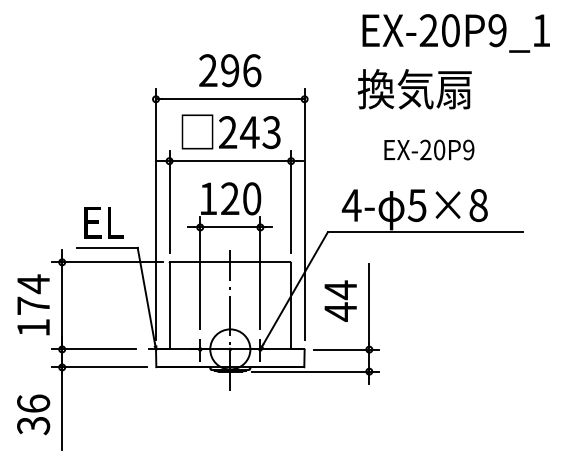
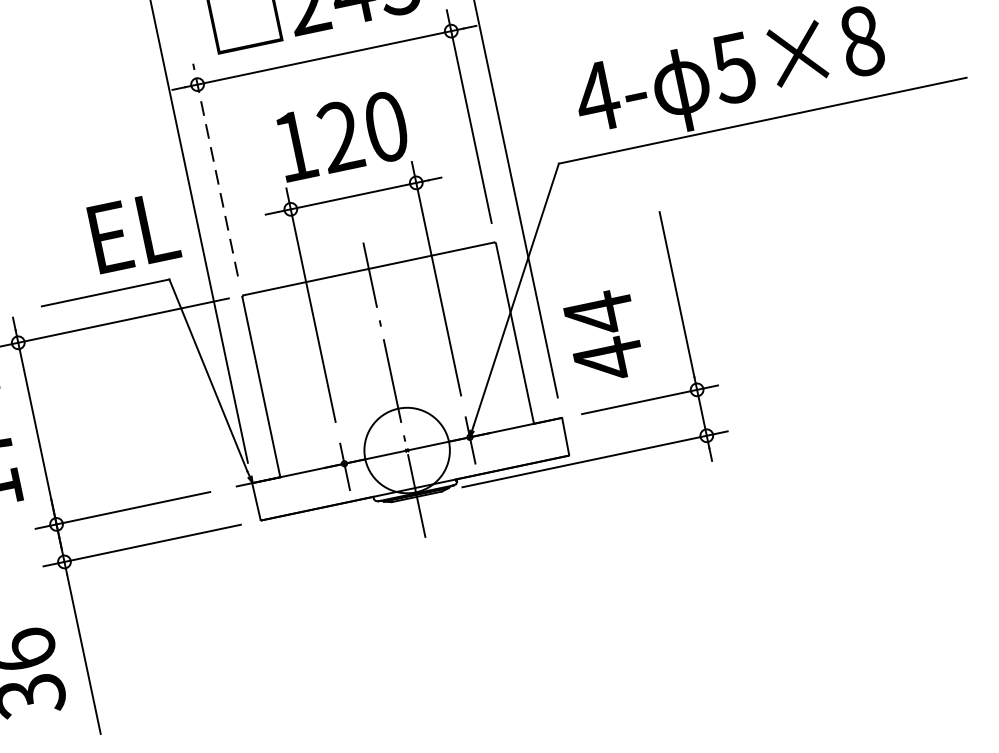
line: (169, 202) -> (215, 170), solid -> dashed
text: (103, 222) -> (132, 231), moved
text: (340, 300) -> (603, 335), moved

